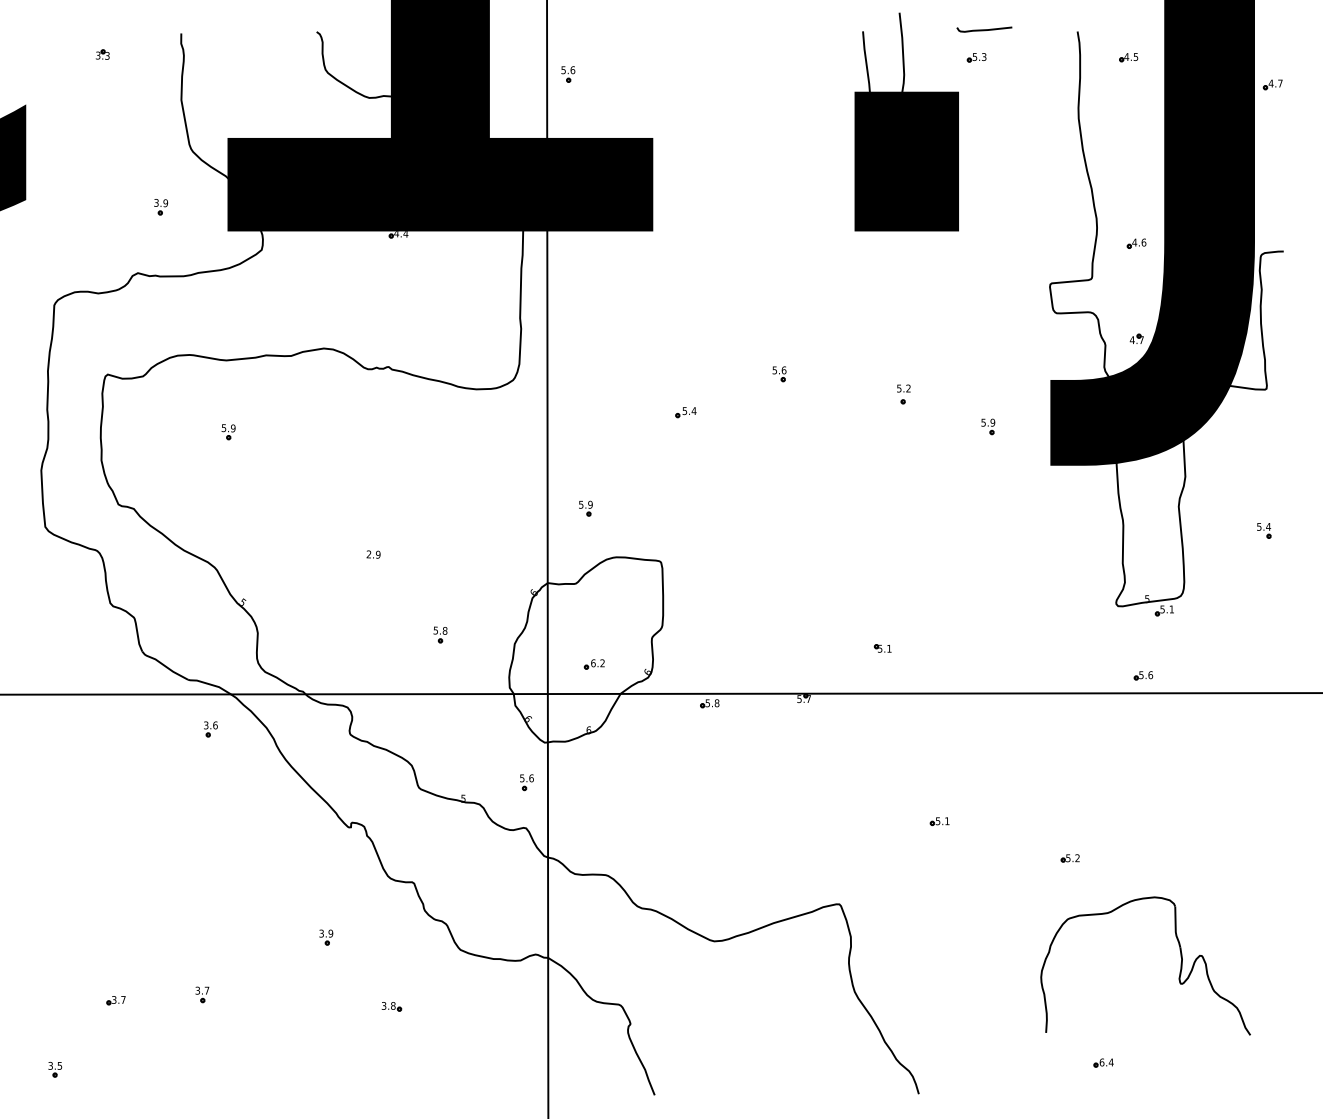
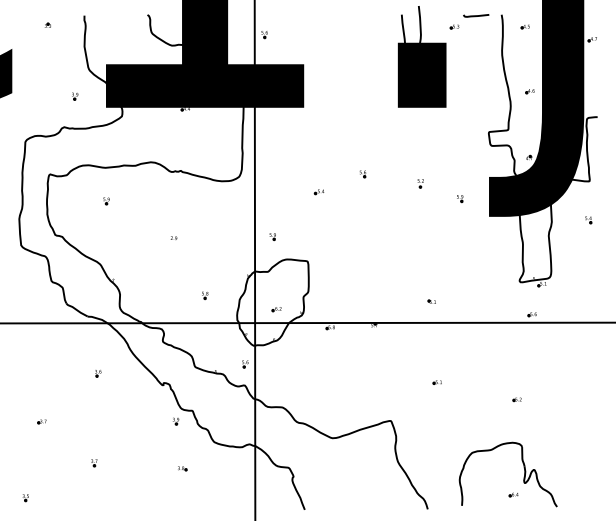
curve: (984, 28) -> (476, 15), moved
part: (1135, 243) -> (529, 91), moved
part: (1264, 531) -> (588, 220), moved
text: (372, 553) -> (173, 237), moved
part: (881, 647) -> (431, 301), moved
part: (211, 729) -> (98, 373), moved
part: (1068, 858) -> (516, 399), moved
part: (327, 937) -> (176, 421), moved
part: (1178, 971) -> (523, 477), moved
part: (114, 999) -> (41, 421), moved

